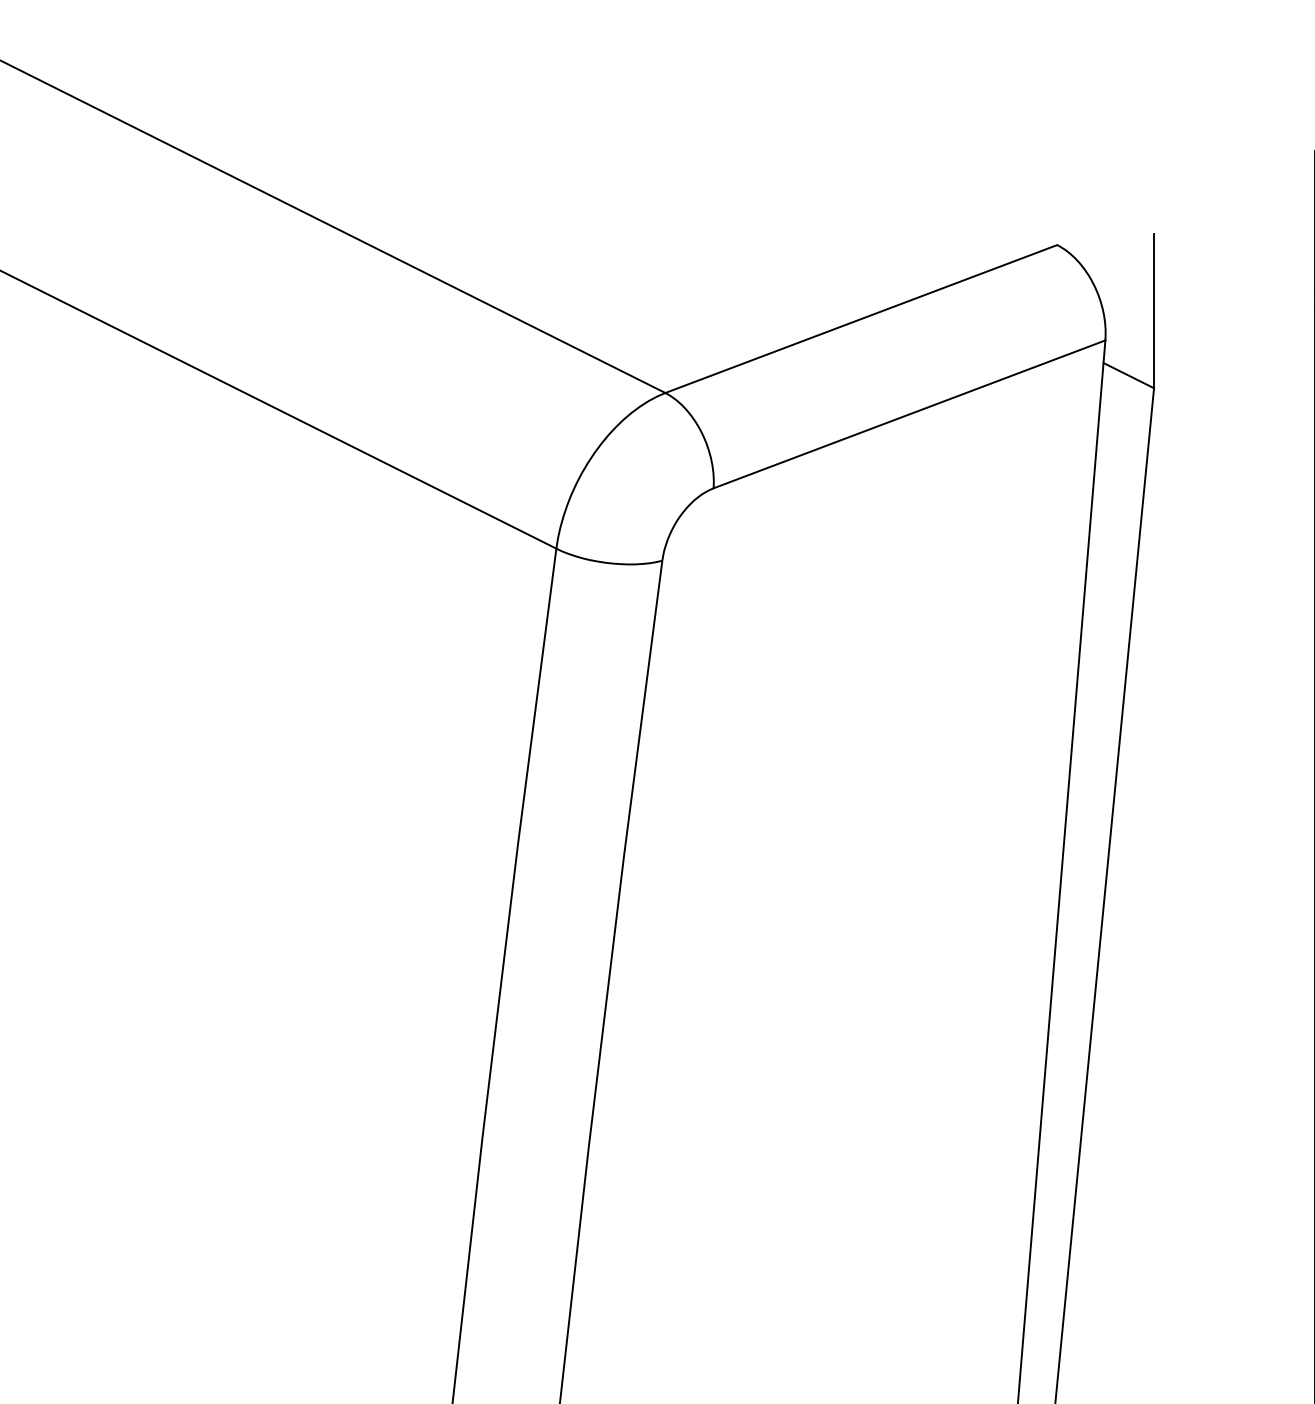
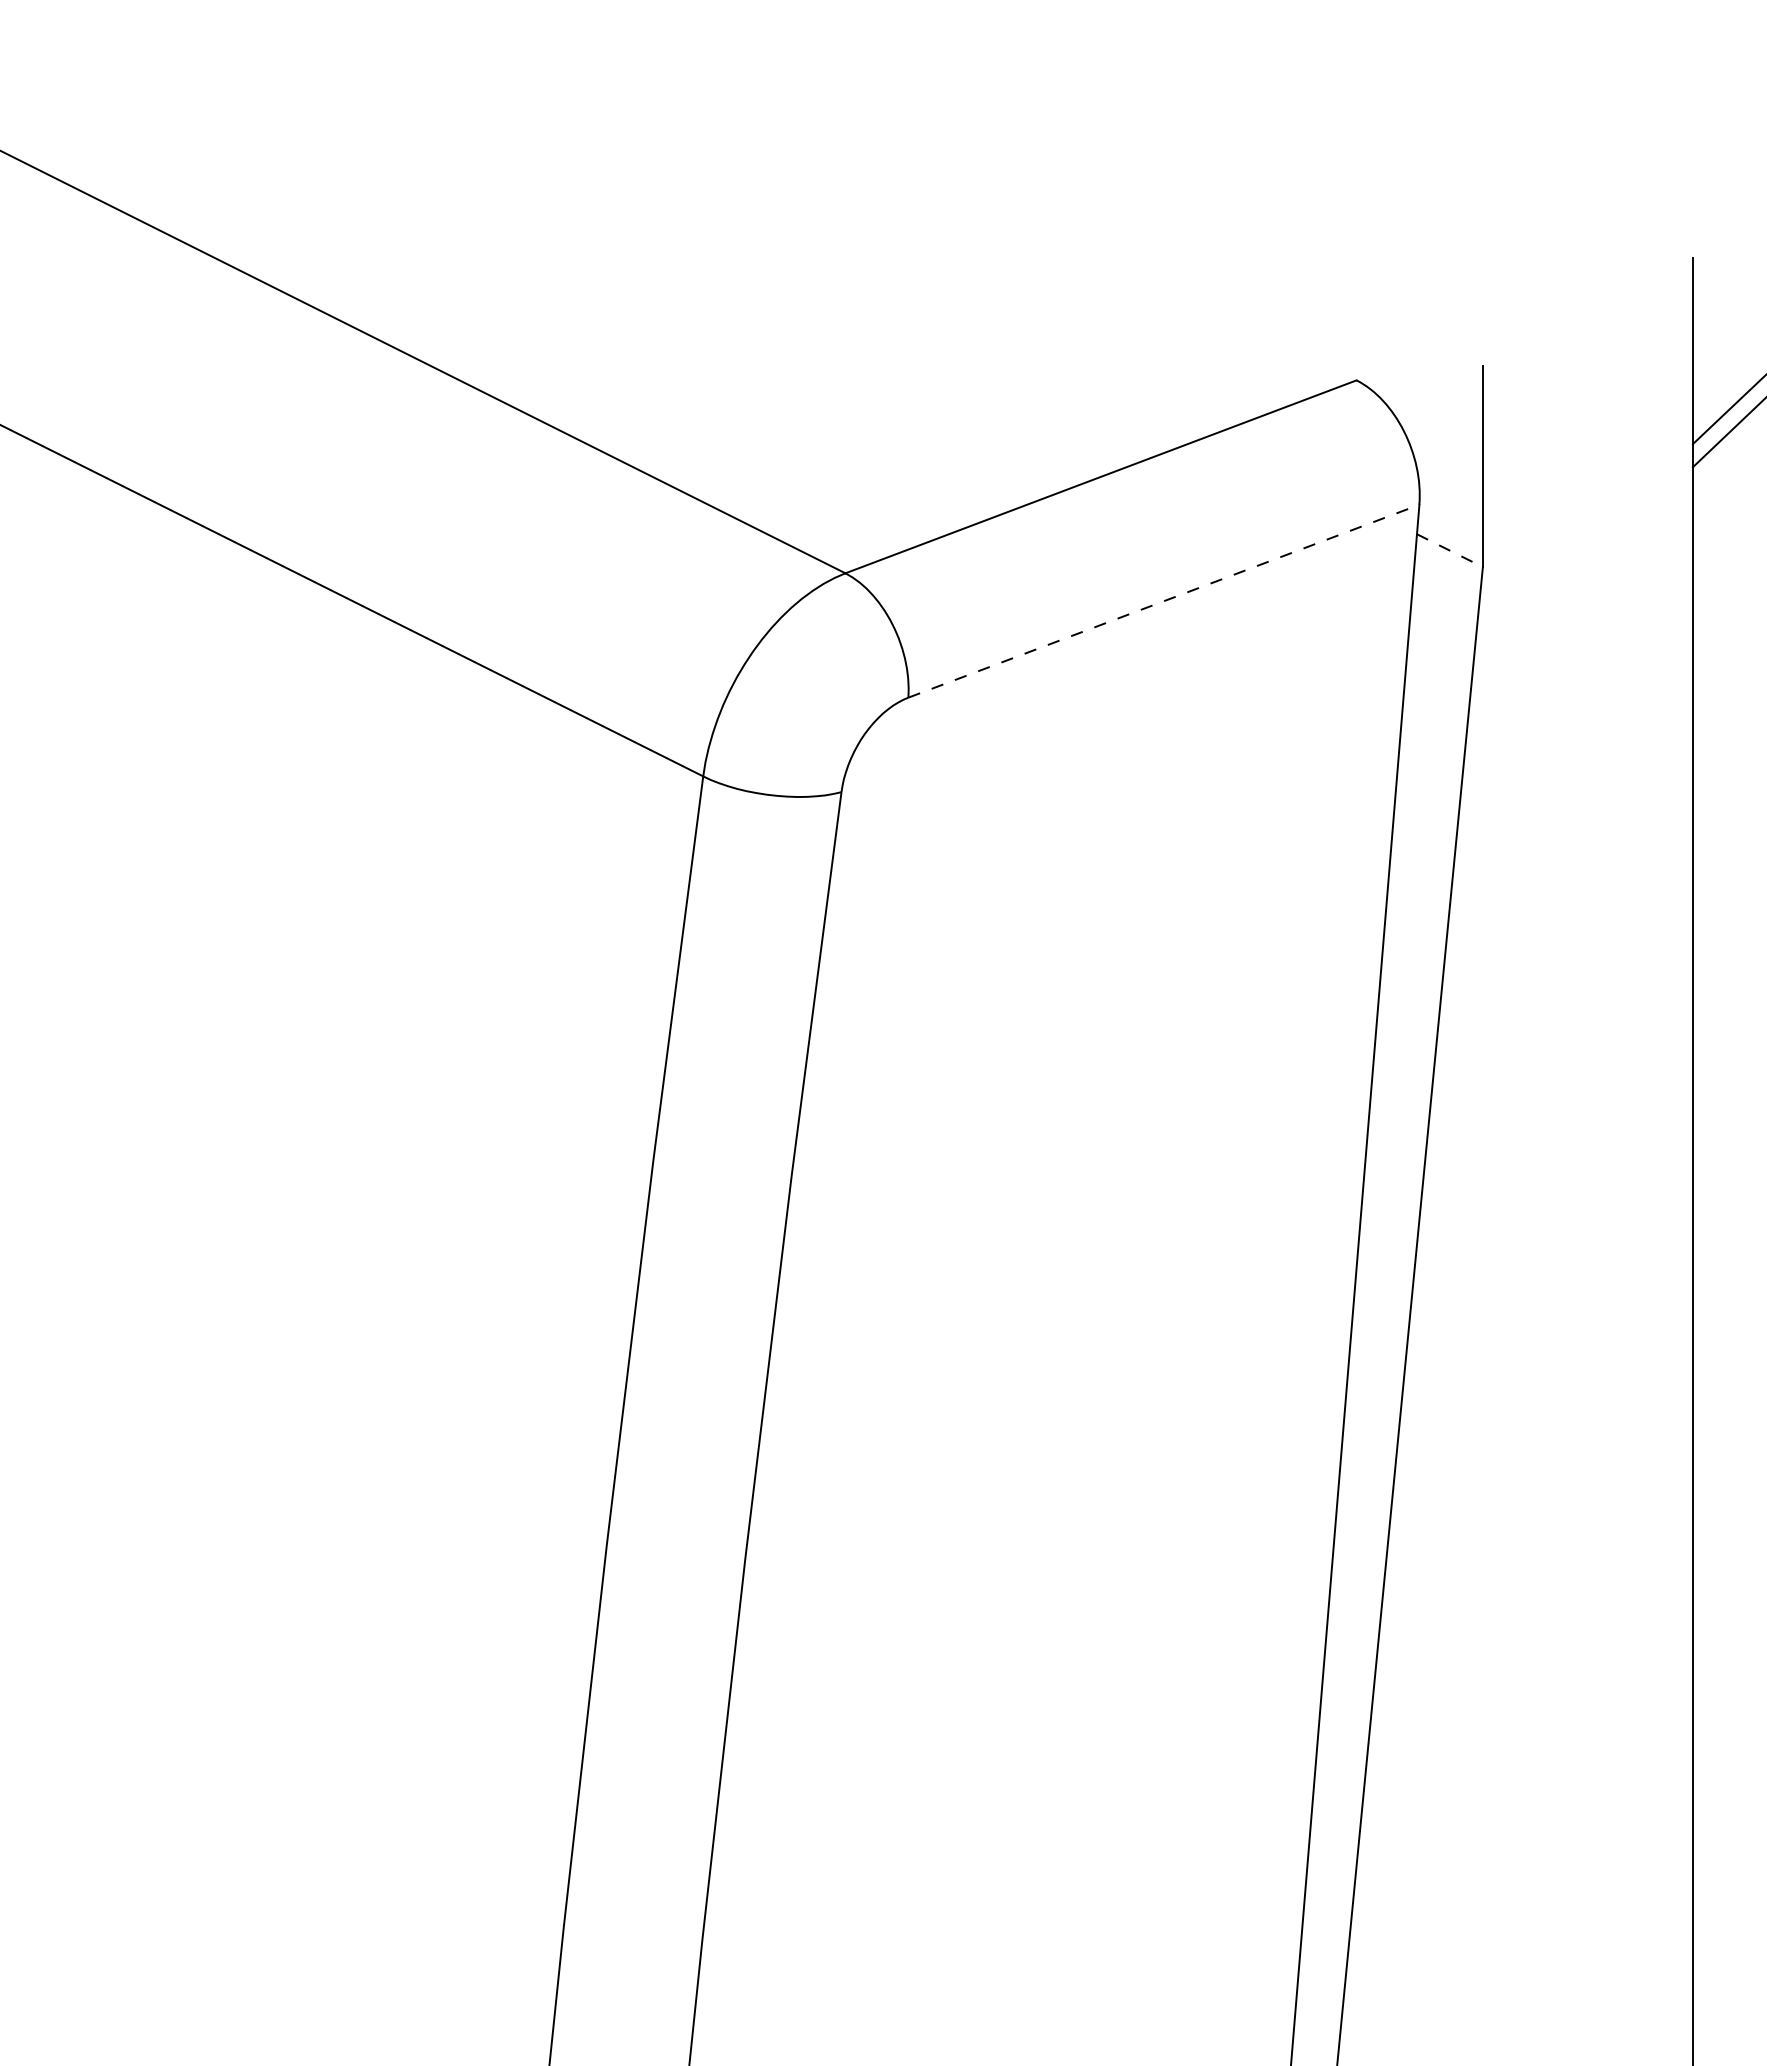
line: (1128, 375) -> (1449, 550), solid -> dashed
line: (909, 414) -> (1164, 601), solid -> dashed

